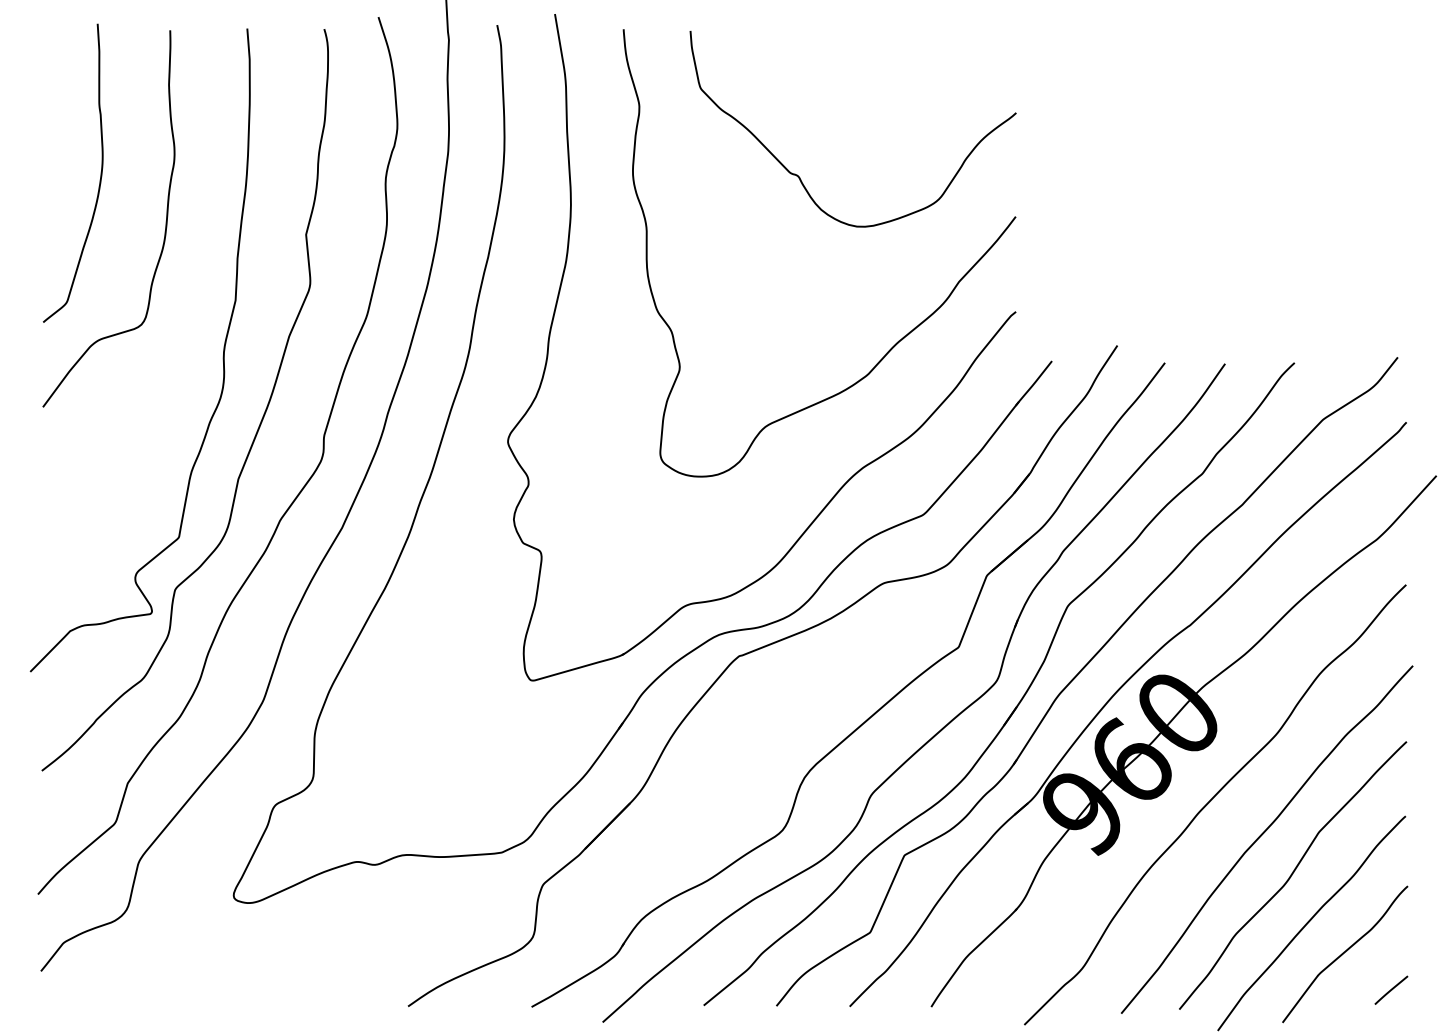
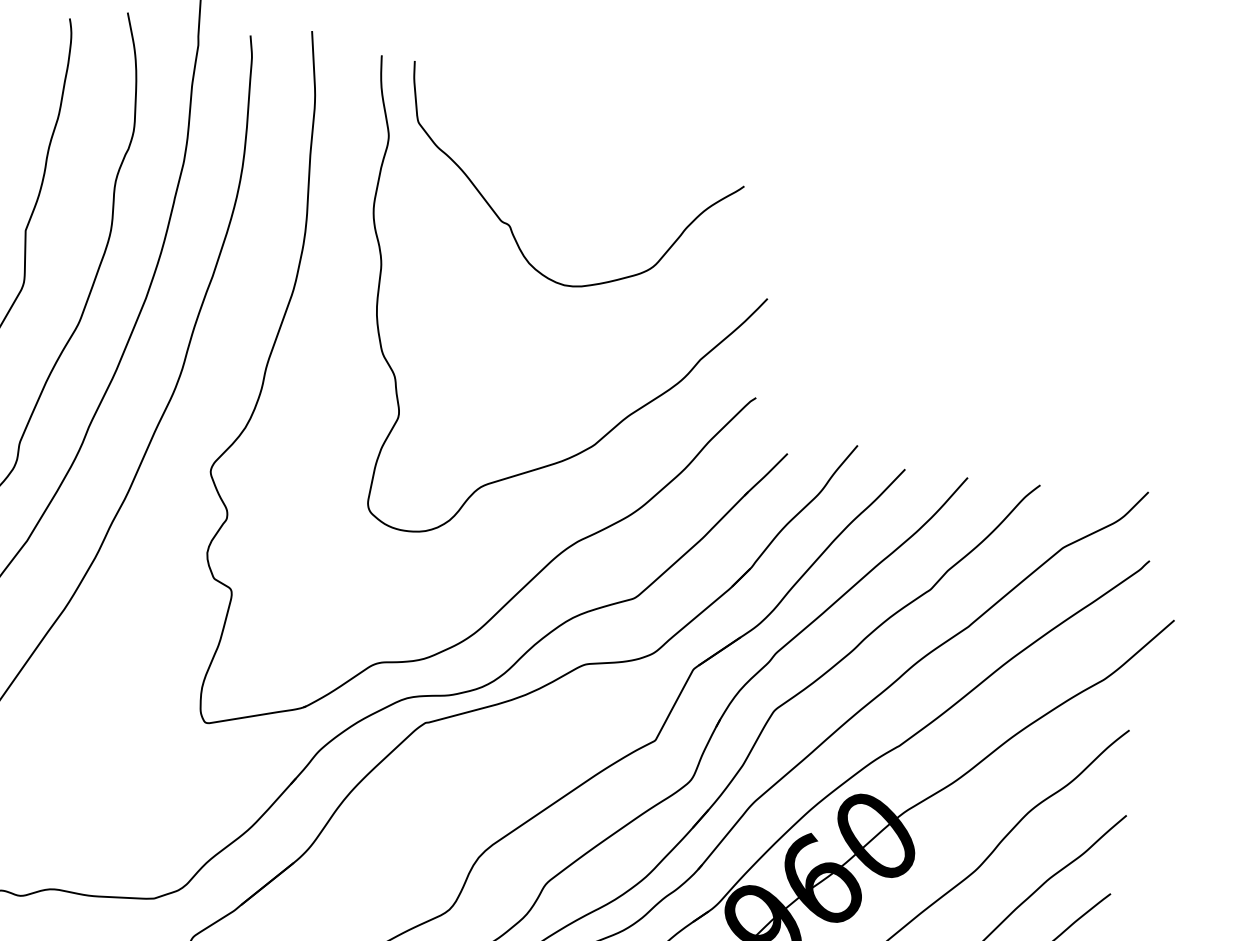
curve: (800, 177) -> (511, 227), moved

